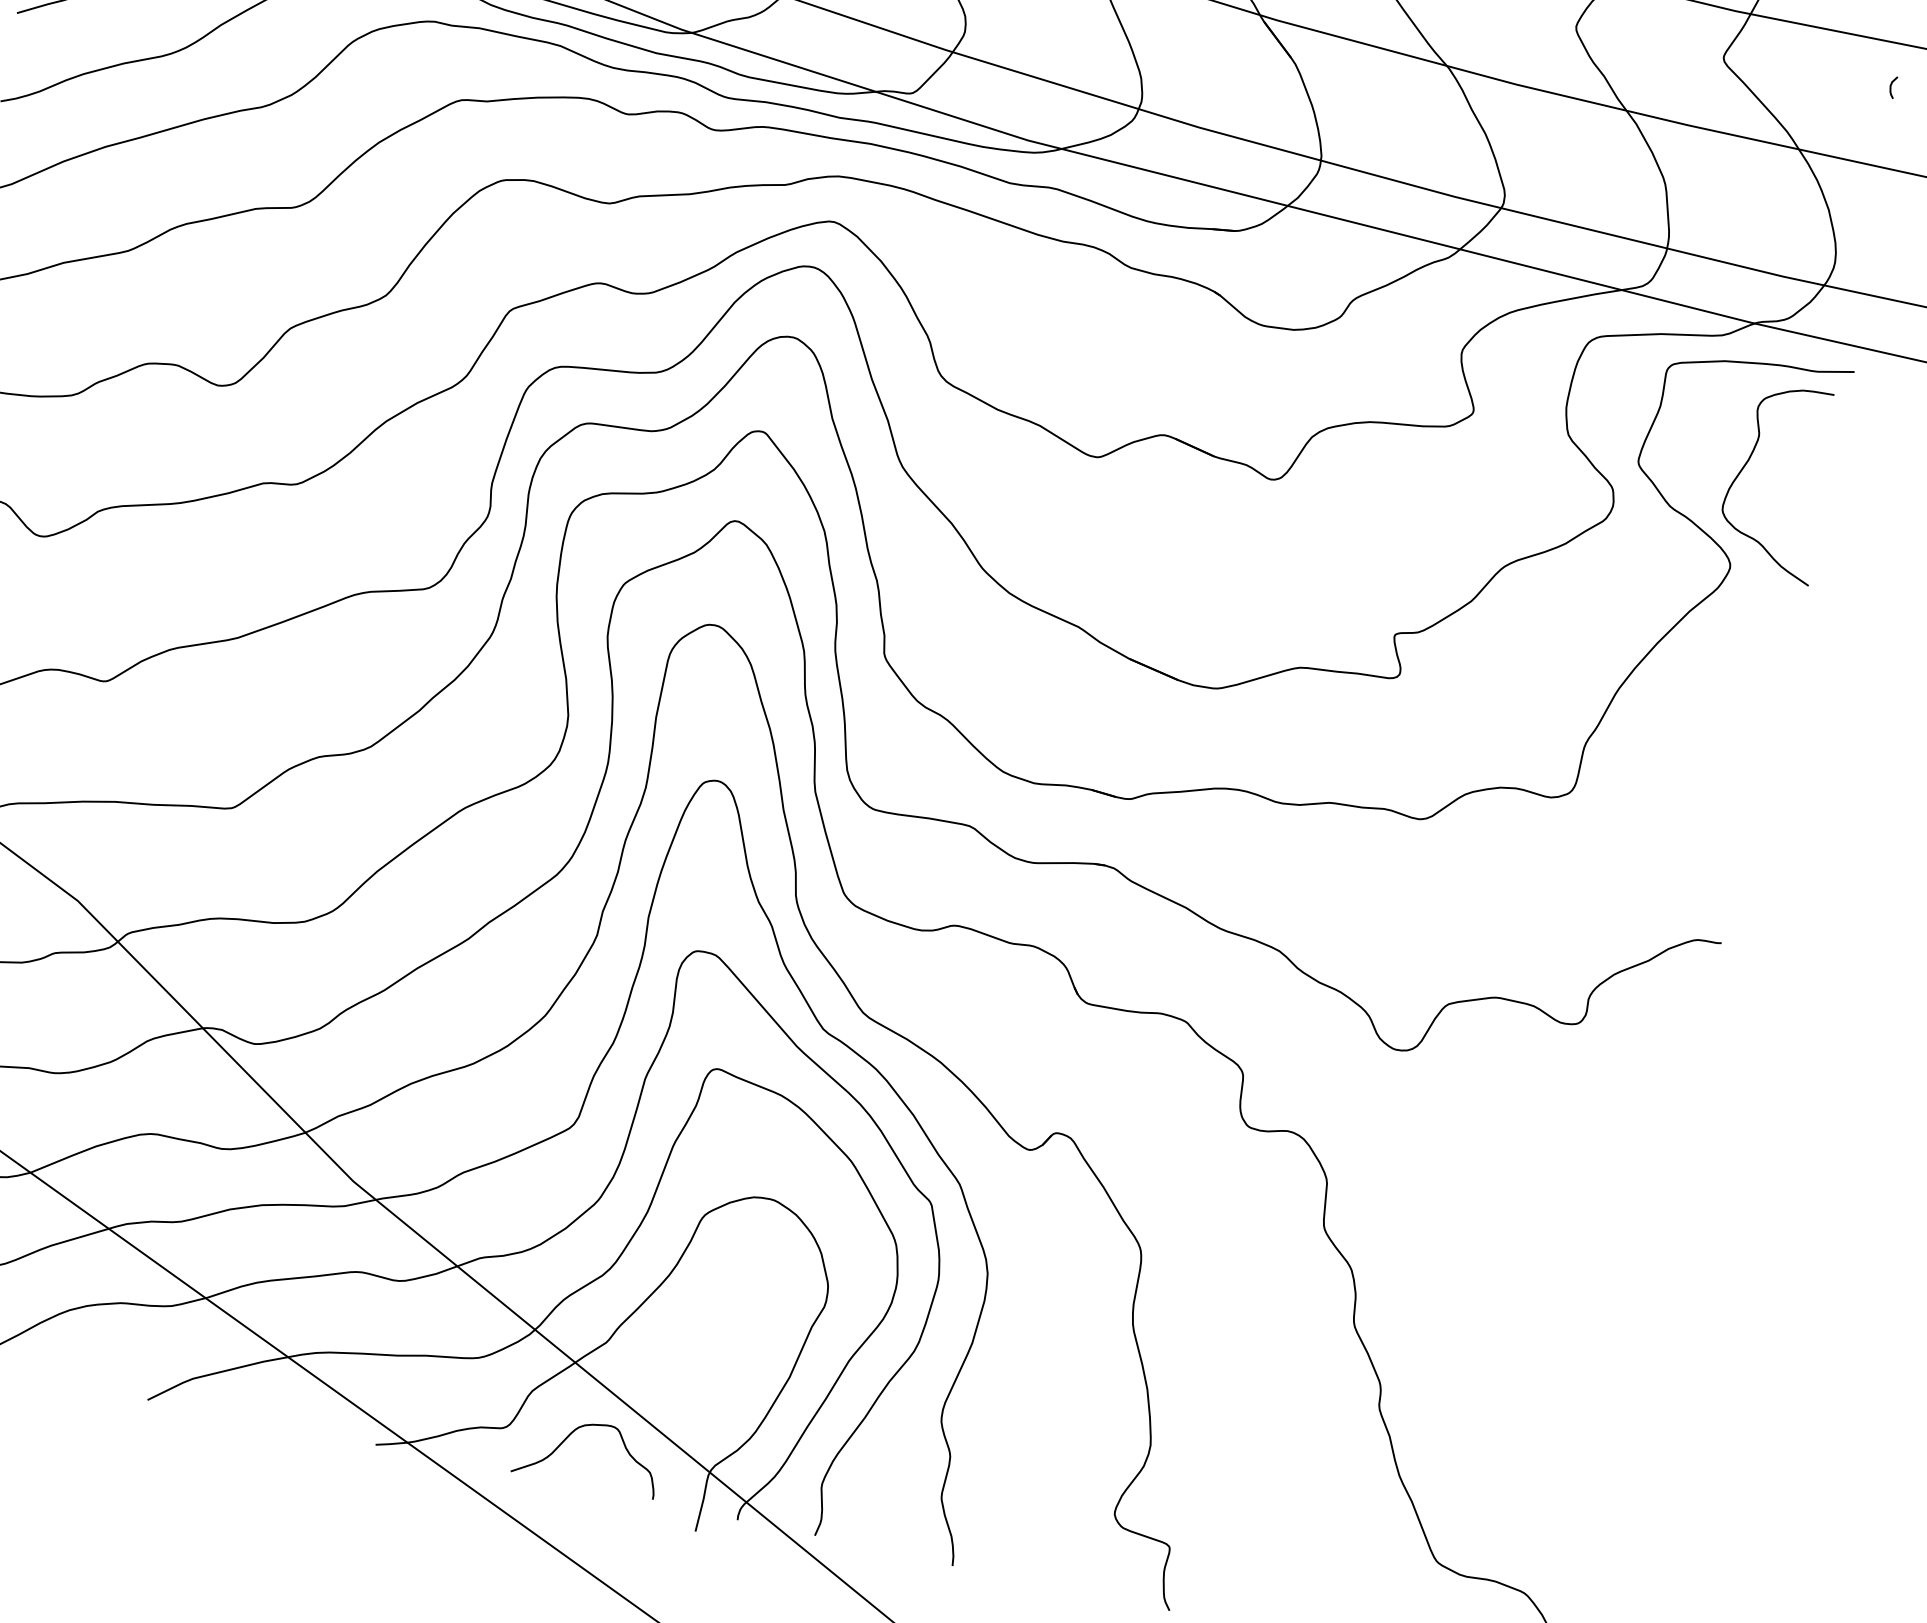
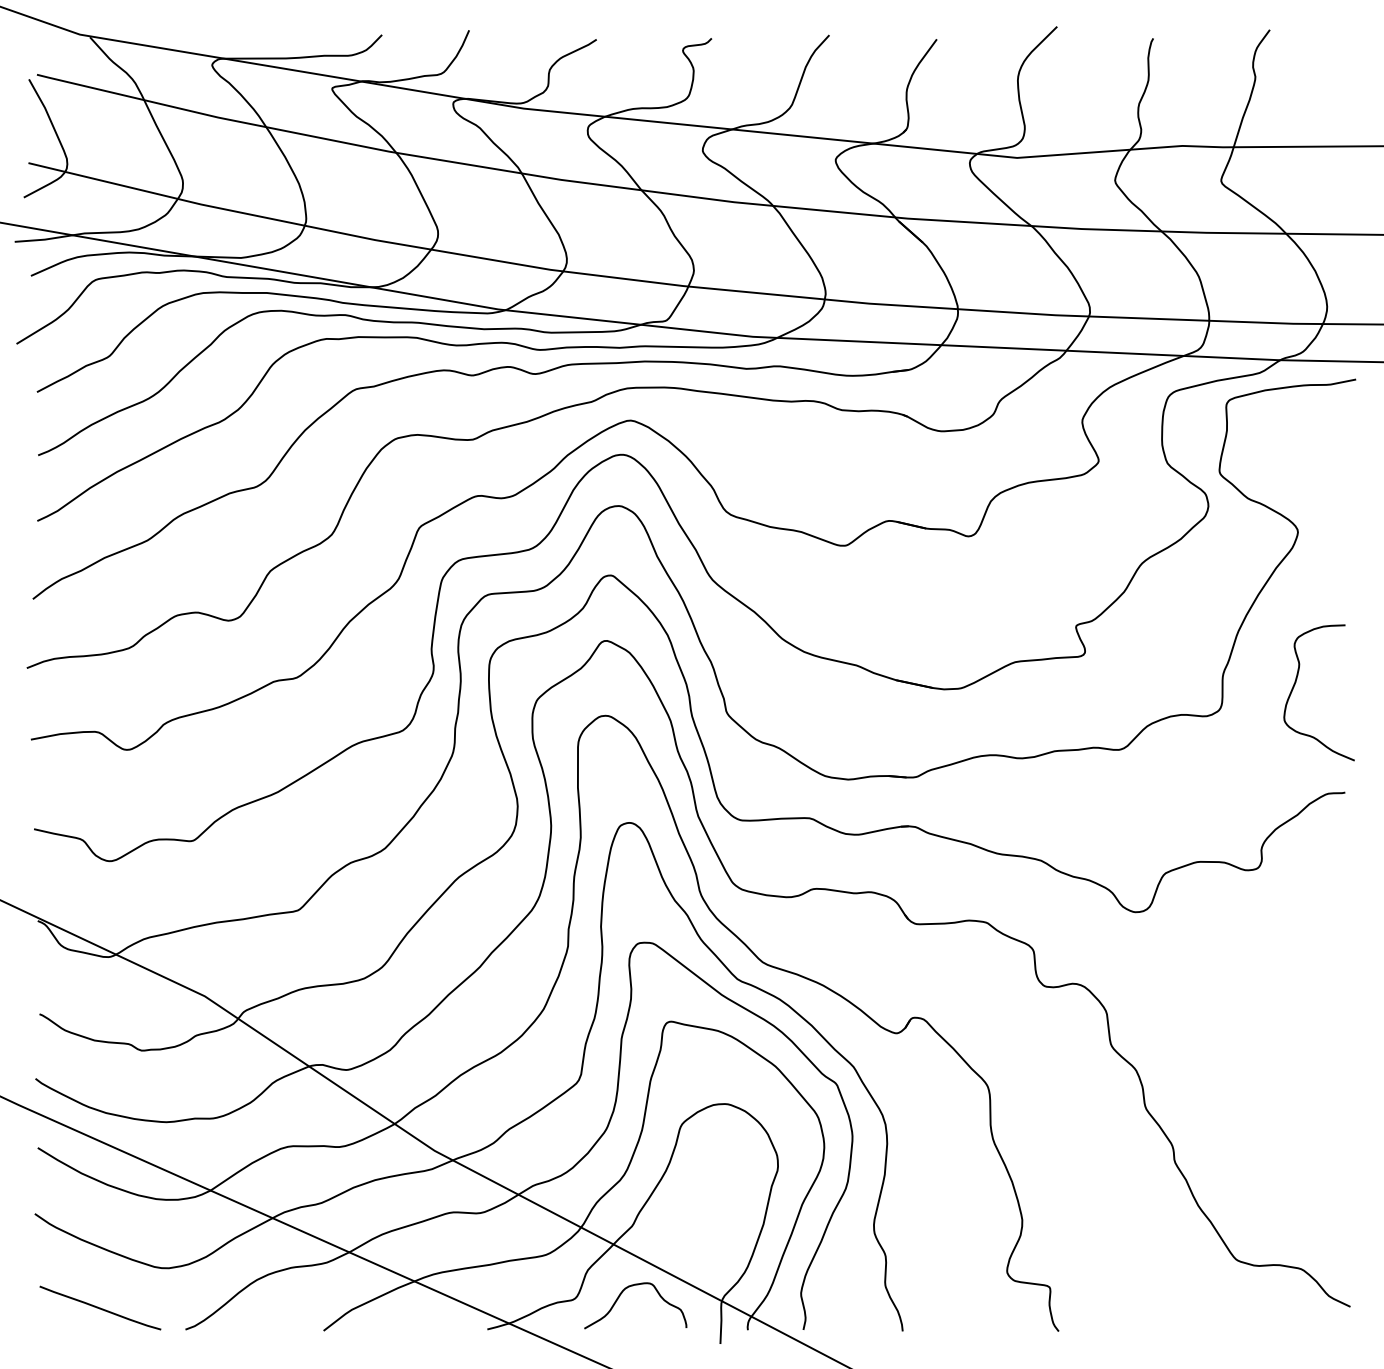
curve: (1891, 86) -> (1341, 177), removed
curve: (1747, 464) -> (1295, 685), moved

